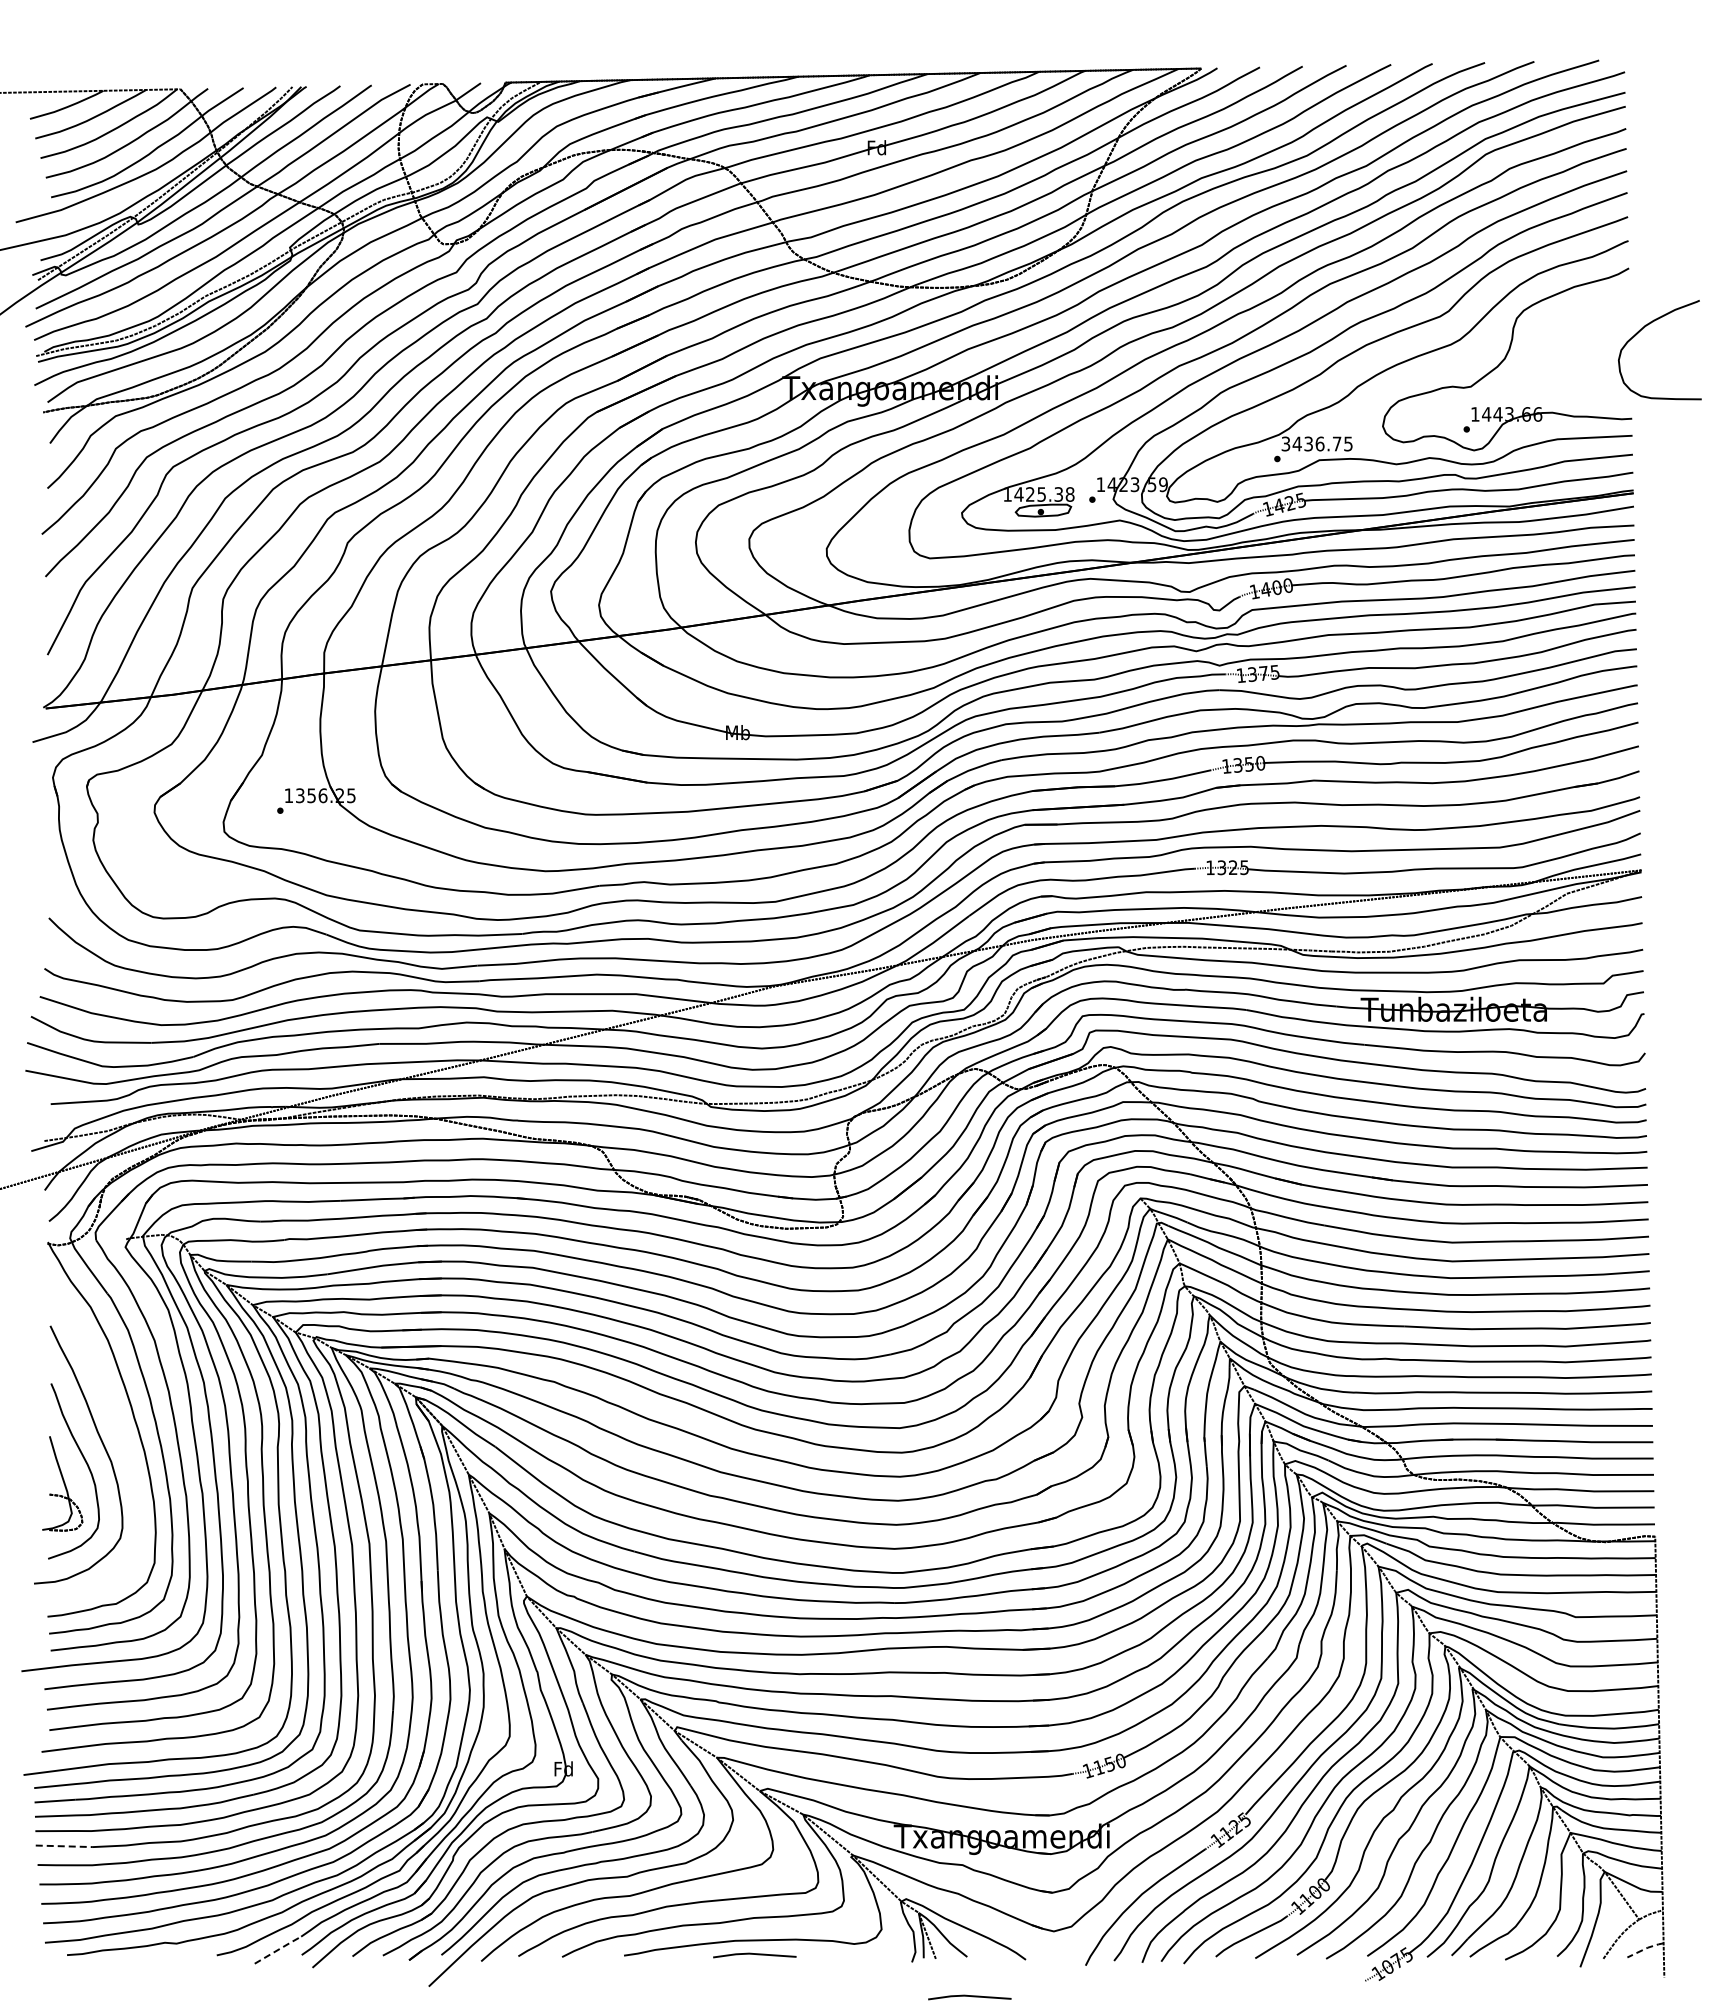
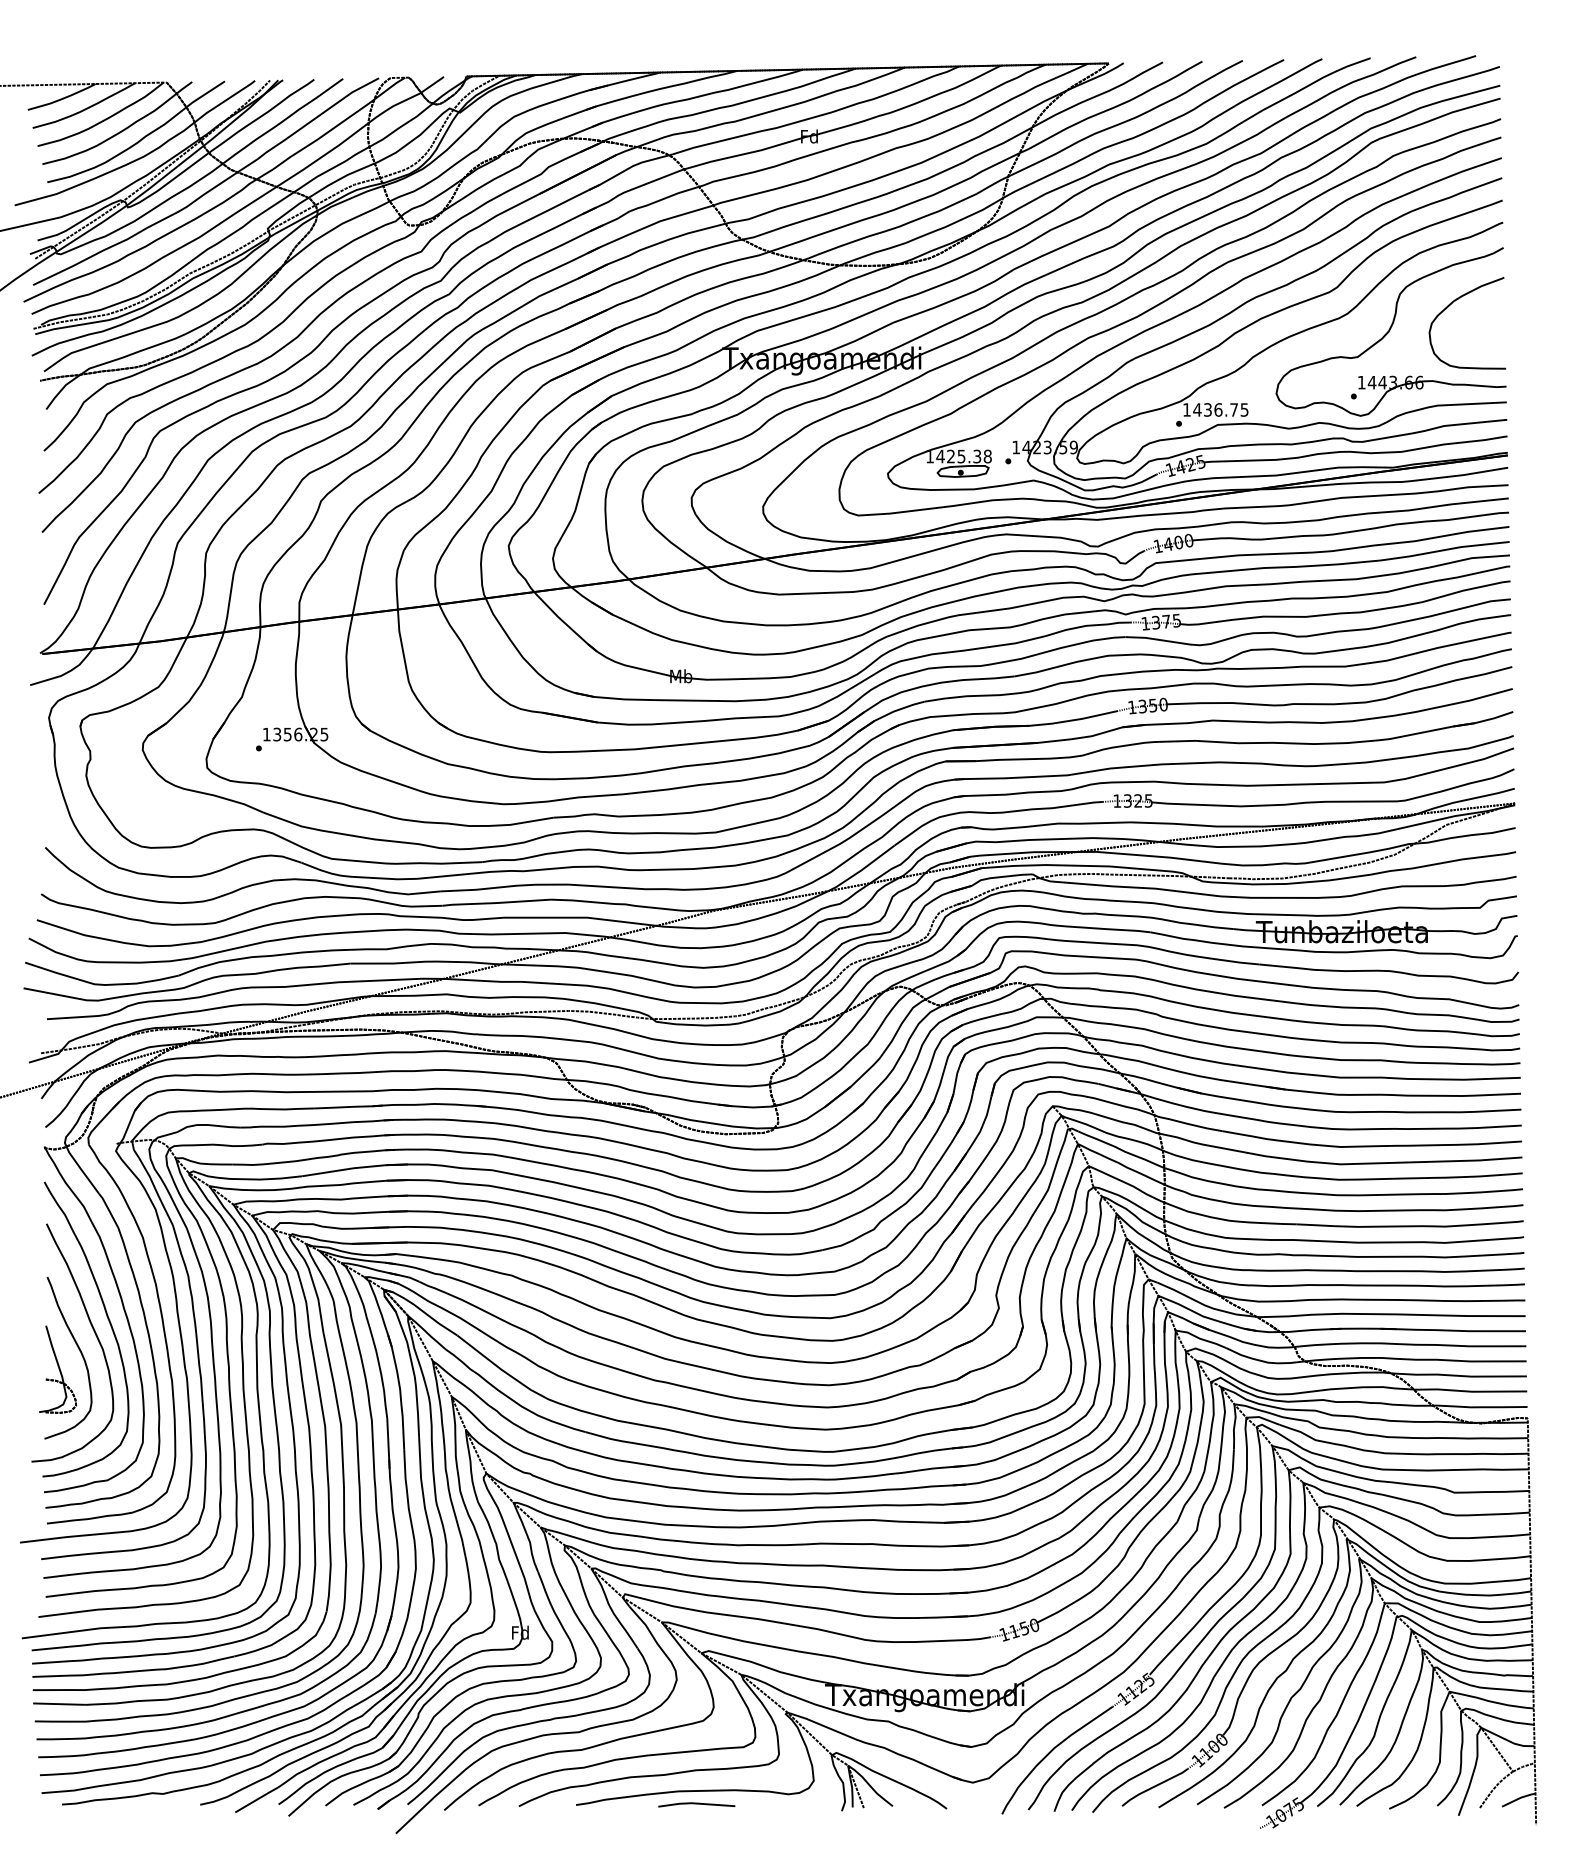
curve: (1644, 328) -> (1453, 303), moved
text: (1285, 443) -> (1186, 409), 3436.75 -> 1436.75
curve: (116, 1429) -> (107, 1319), added
line: (64, 1846) -> (59, 1704), dashed -> solid
line: (1646, 1948) -> (1519, 1798), dashed -> solid
line: (278, 1949) -> (257, 1799), dashed -> solid
line: (969, 1996) -> (894, 1842), removed

